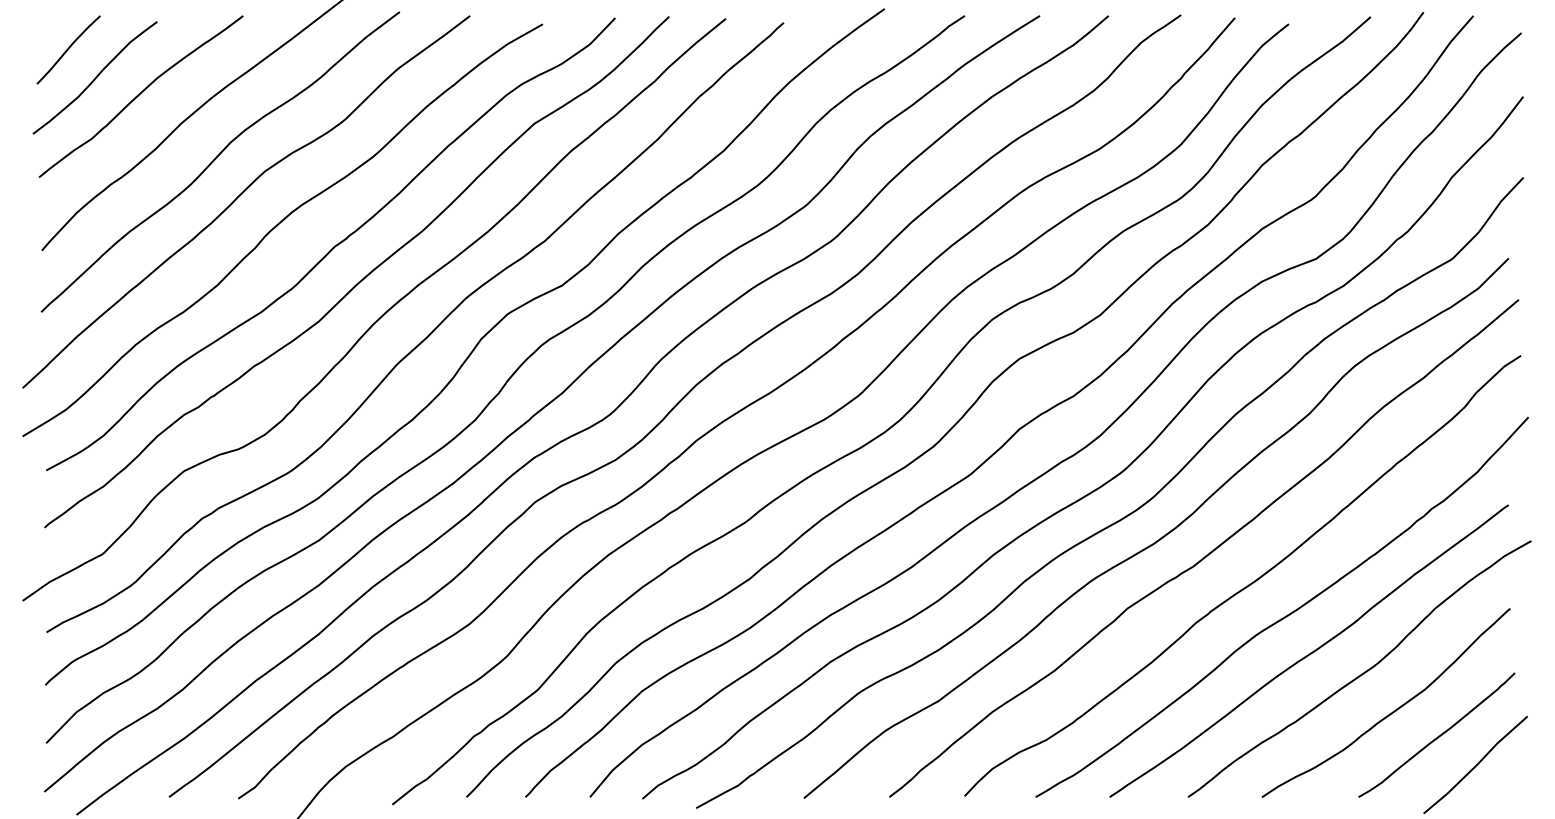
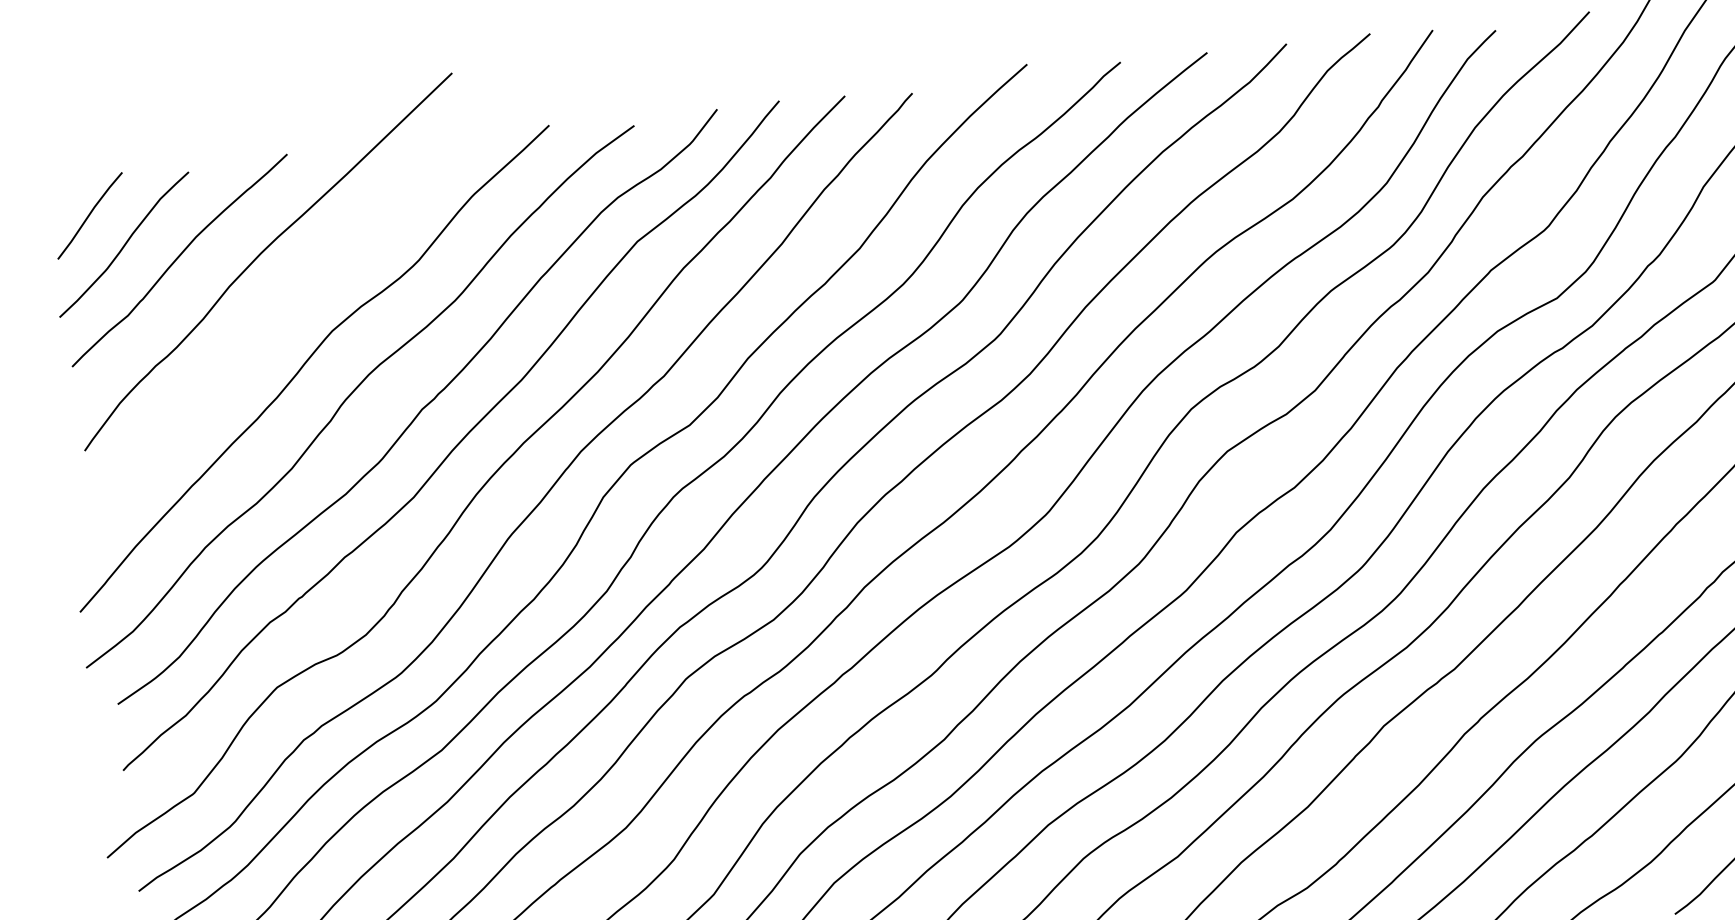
curve: (216, 159) -> (274, 323), removed

